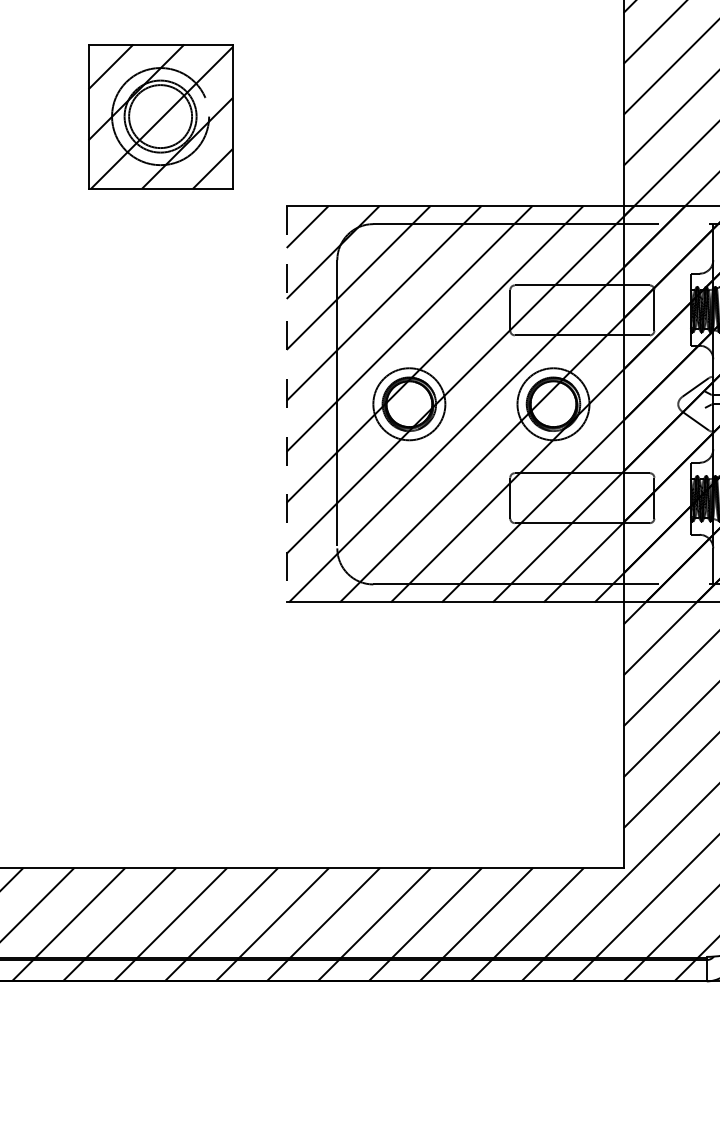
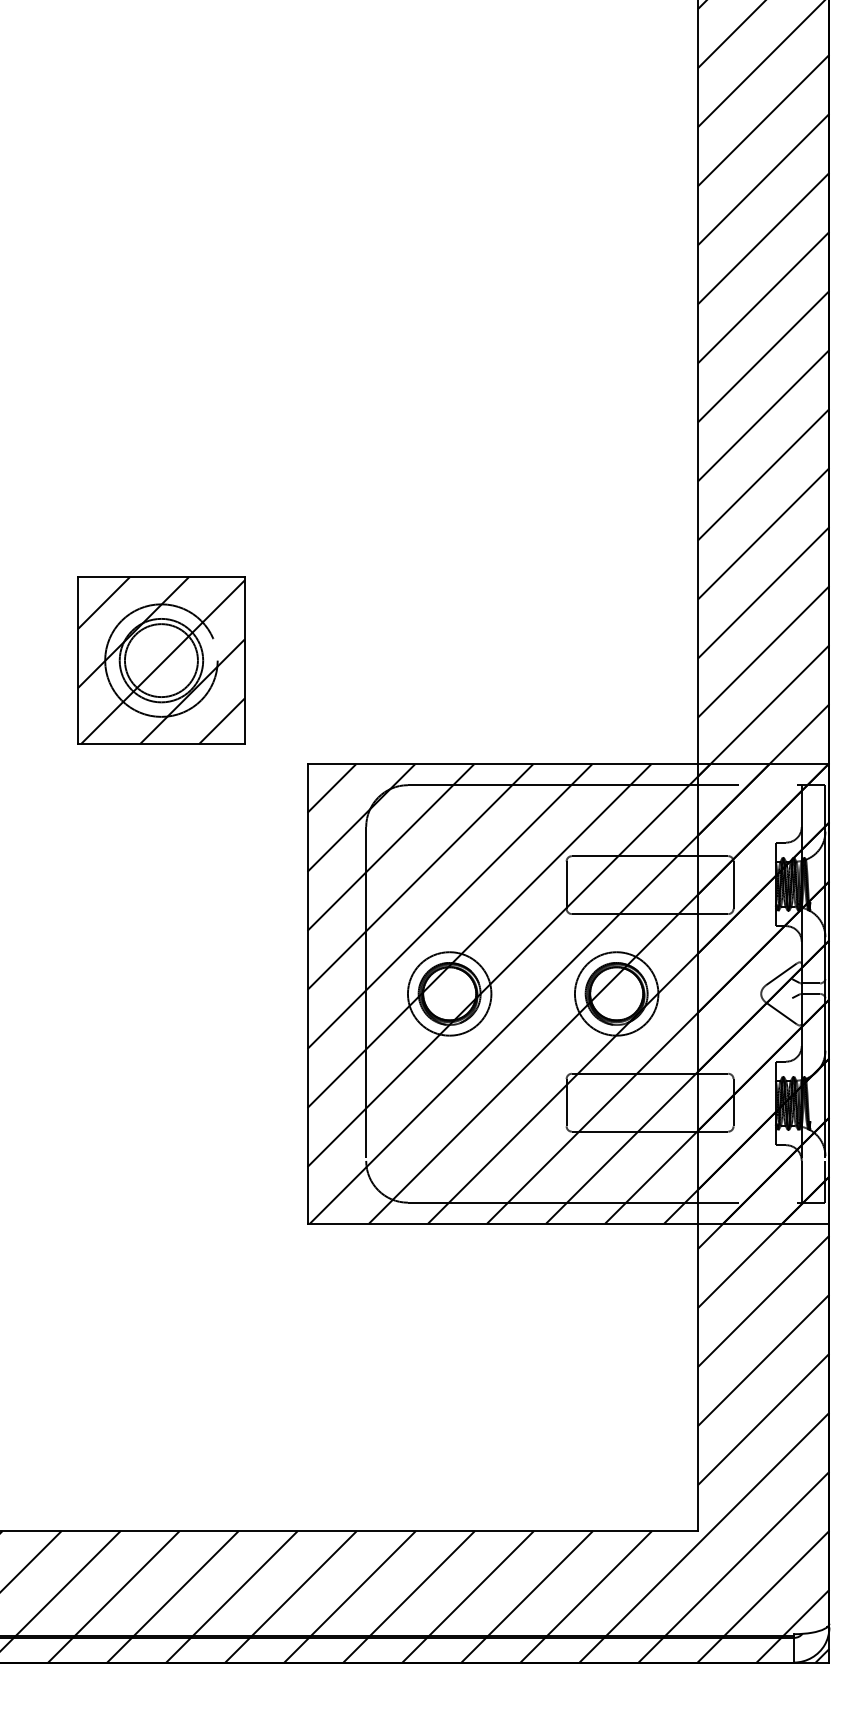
line: (286, 403) -> (307, 993), dashed -> solid

